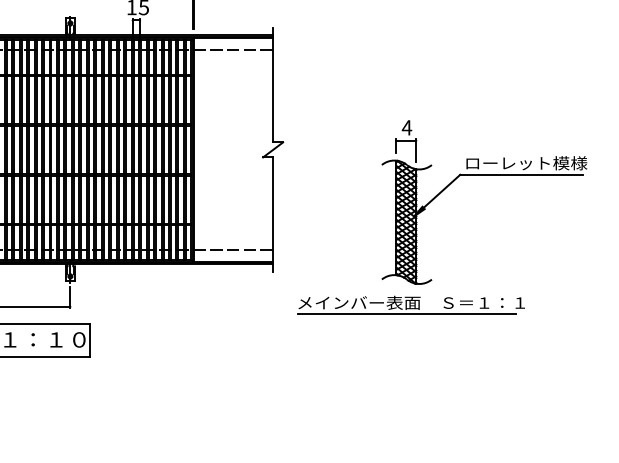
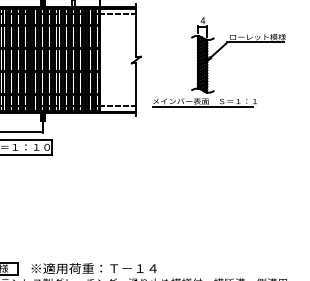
part: (427, 209) -> (212, 58), moved

